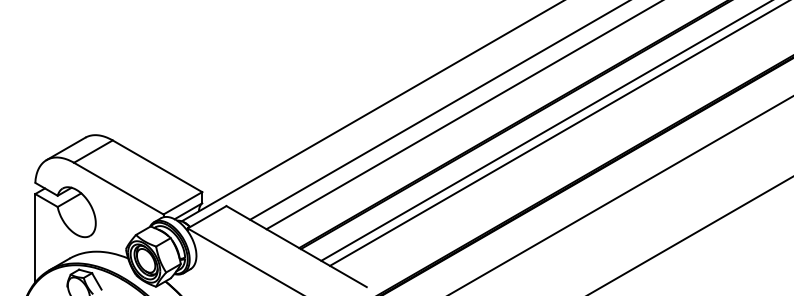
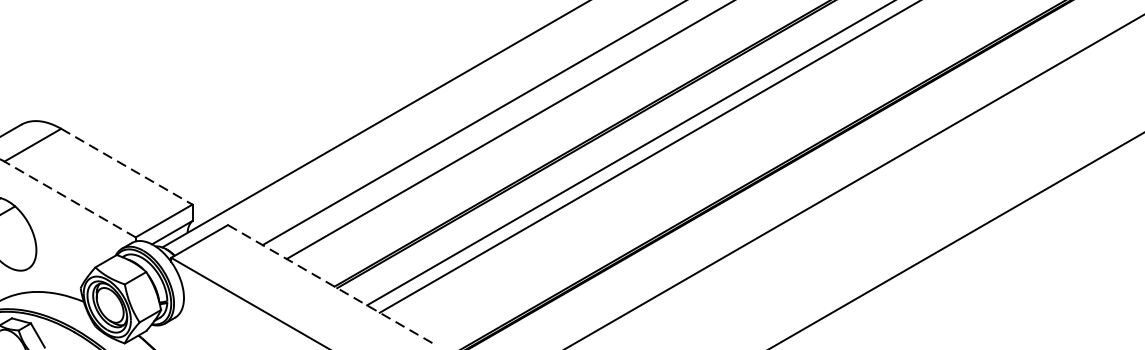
line: (157, 166) -> (126, 167), solid -> dashed
line: (118, 188) -> (69, 199), solid -> dashed
line: (297, 246) -> (332, 284), solid -> dashed

